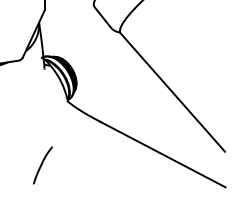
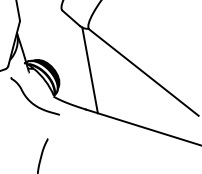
line: (113, 78) -> (90, 69), added
curve: (41, 101) -> (31, 101), added

